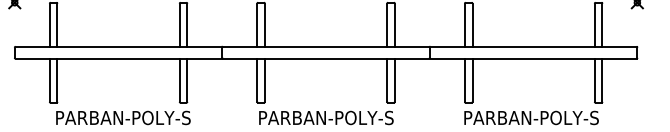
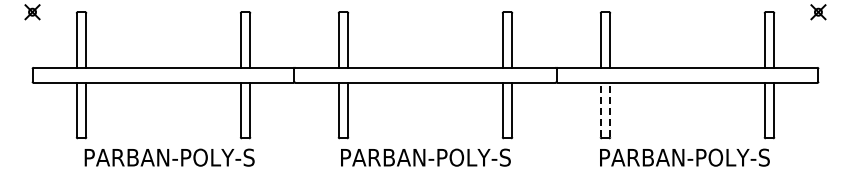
line: (464, 79) -> (600, 109), solid -> dashed
line: (472, 79) -> (610, 109), solid -> dashed

